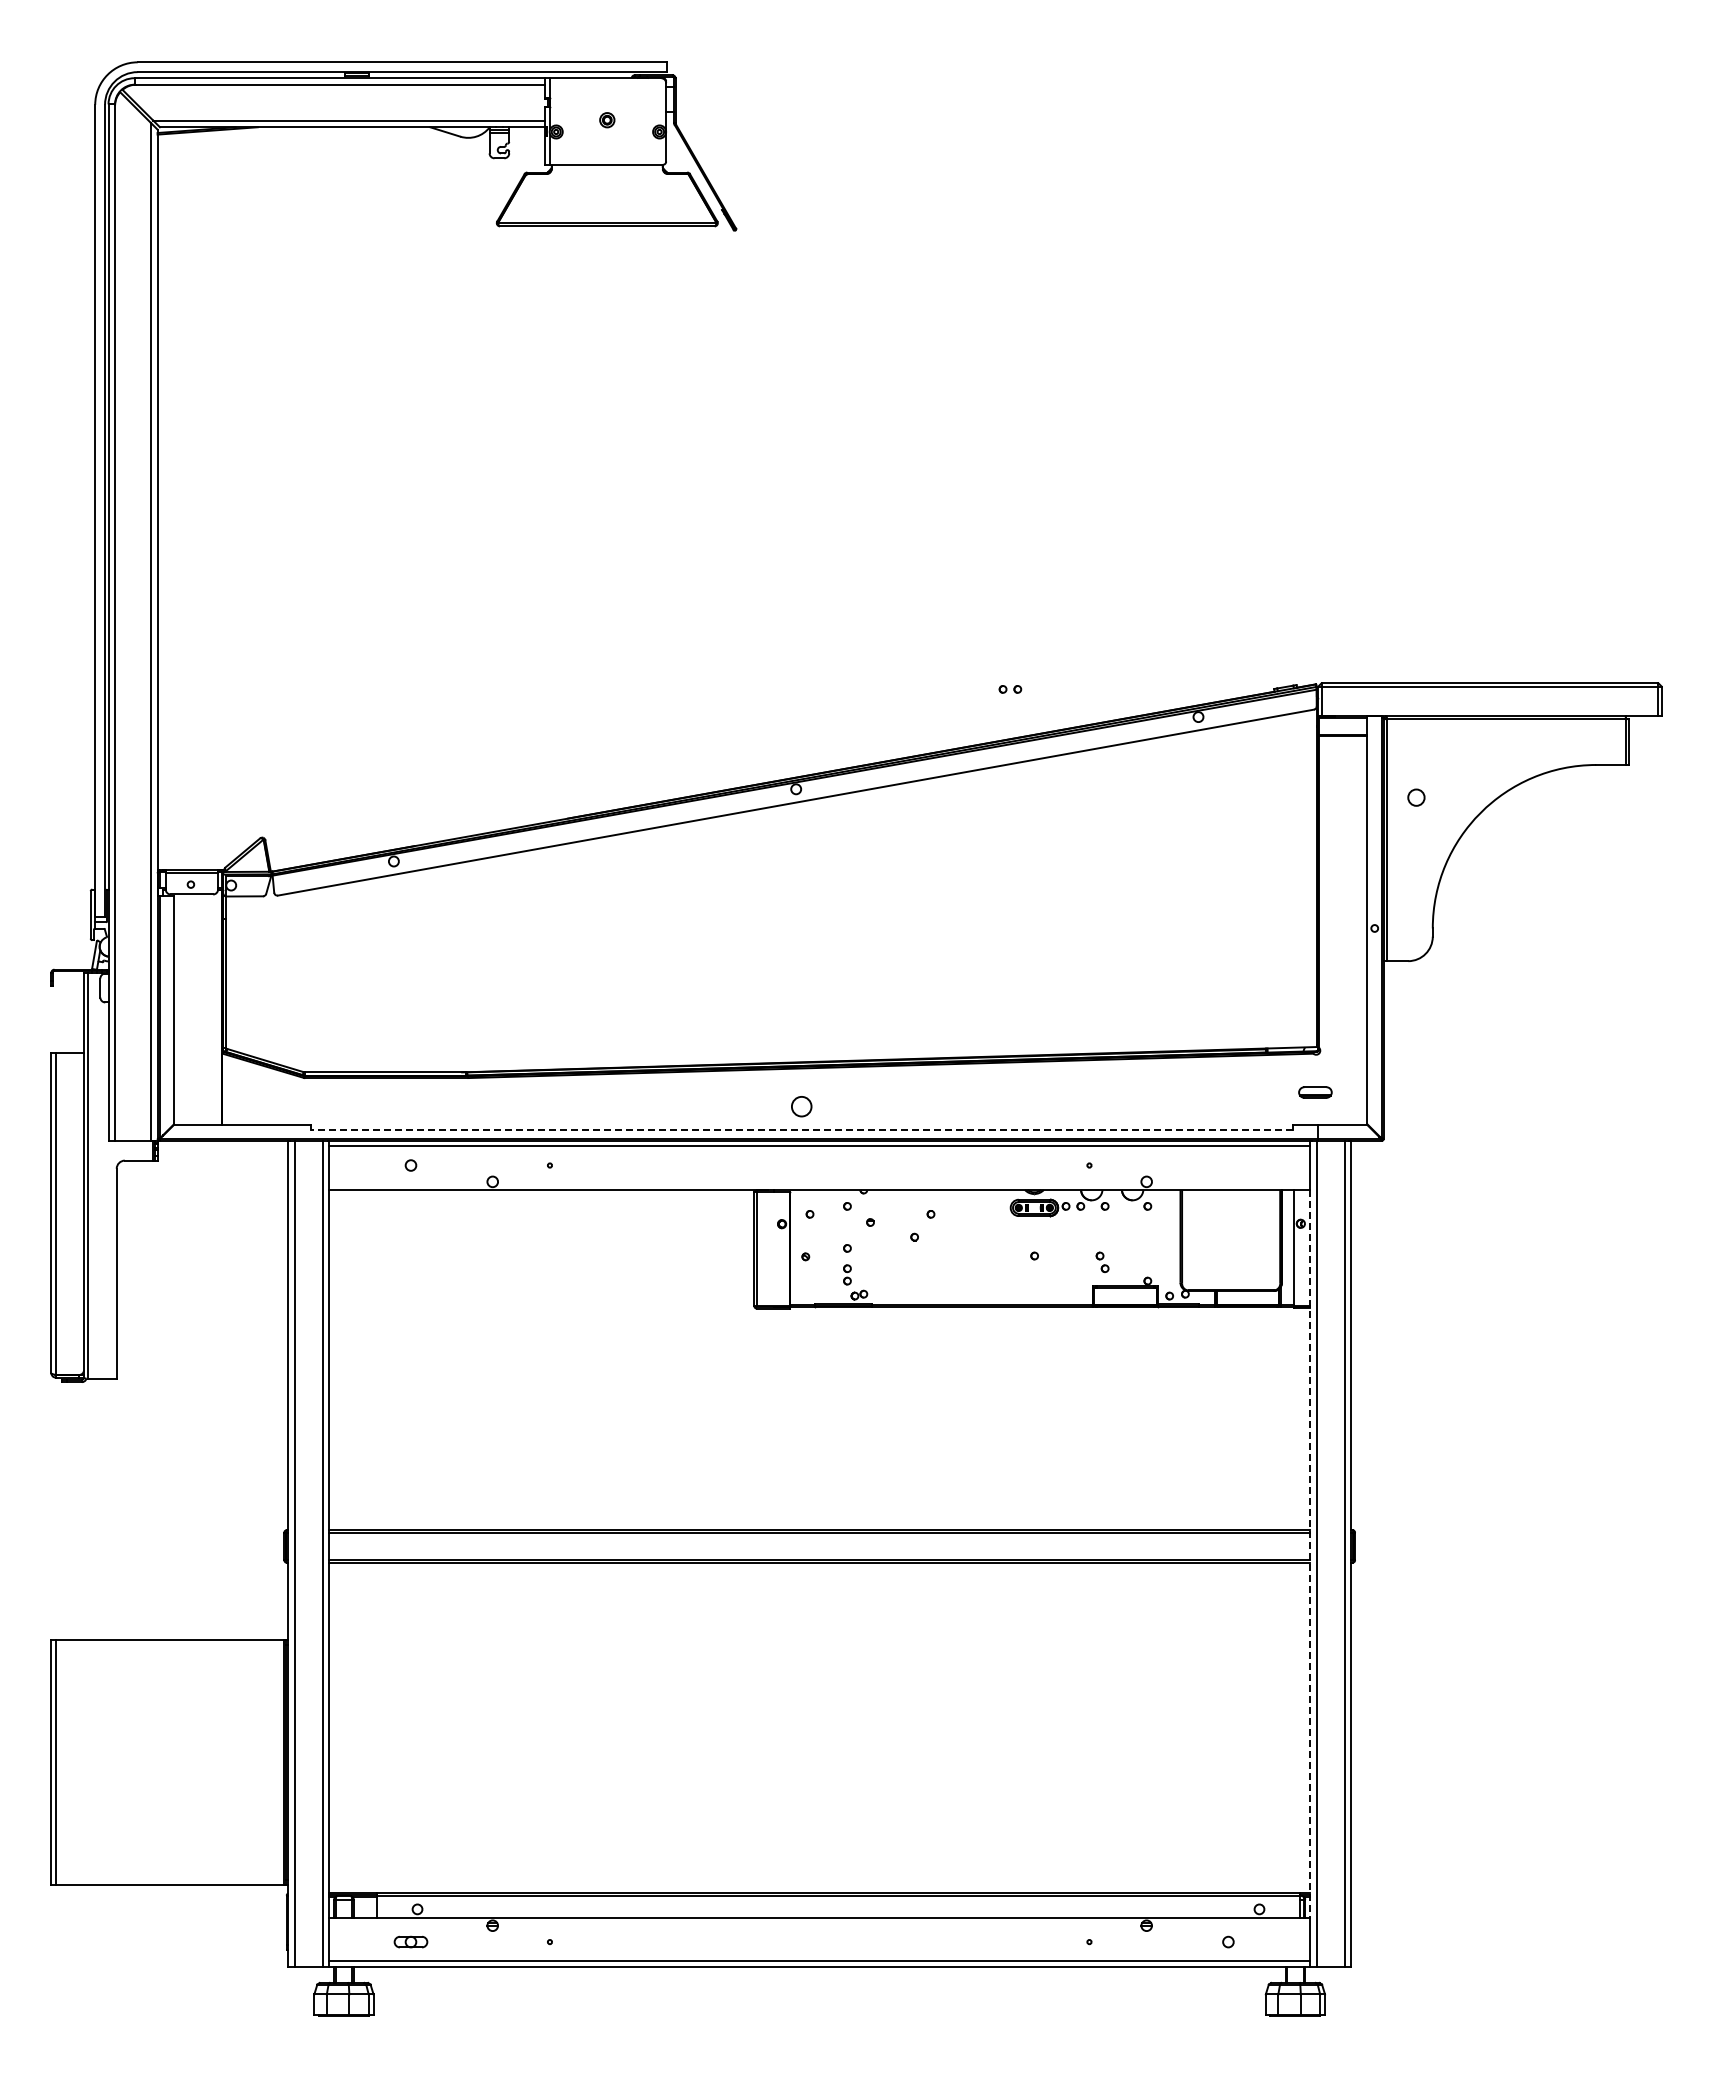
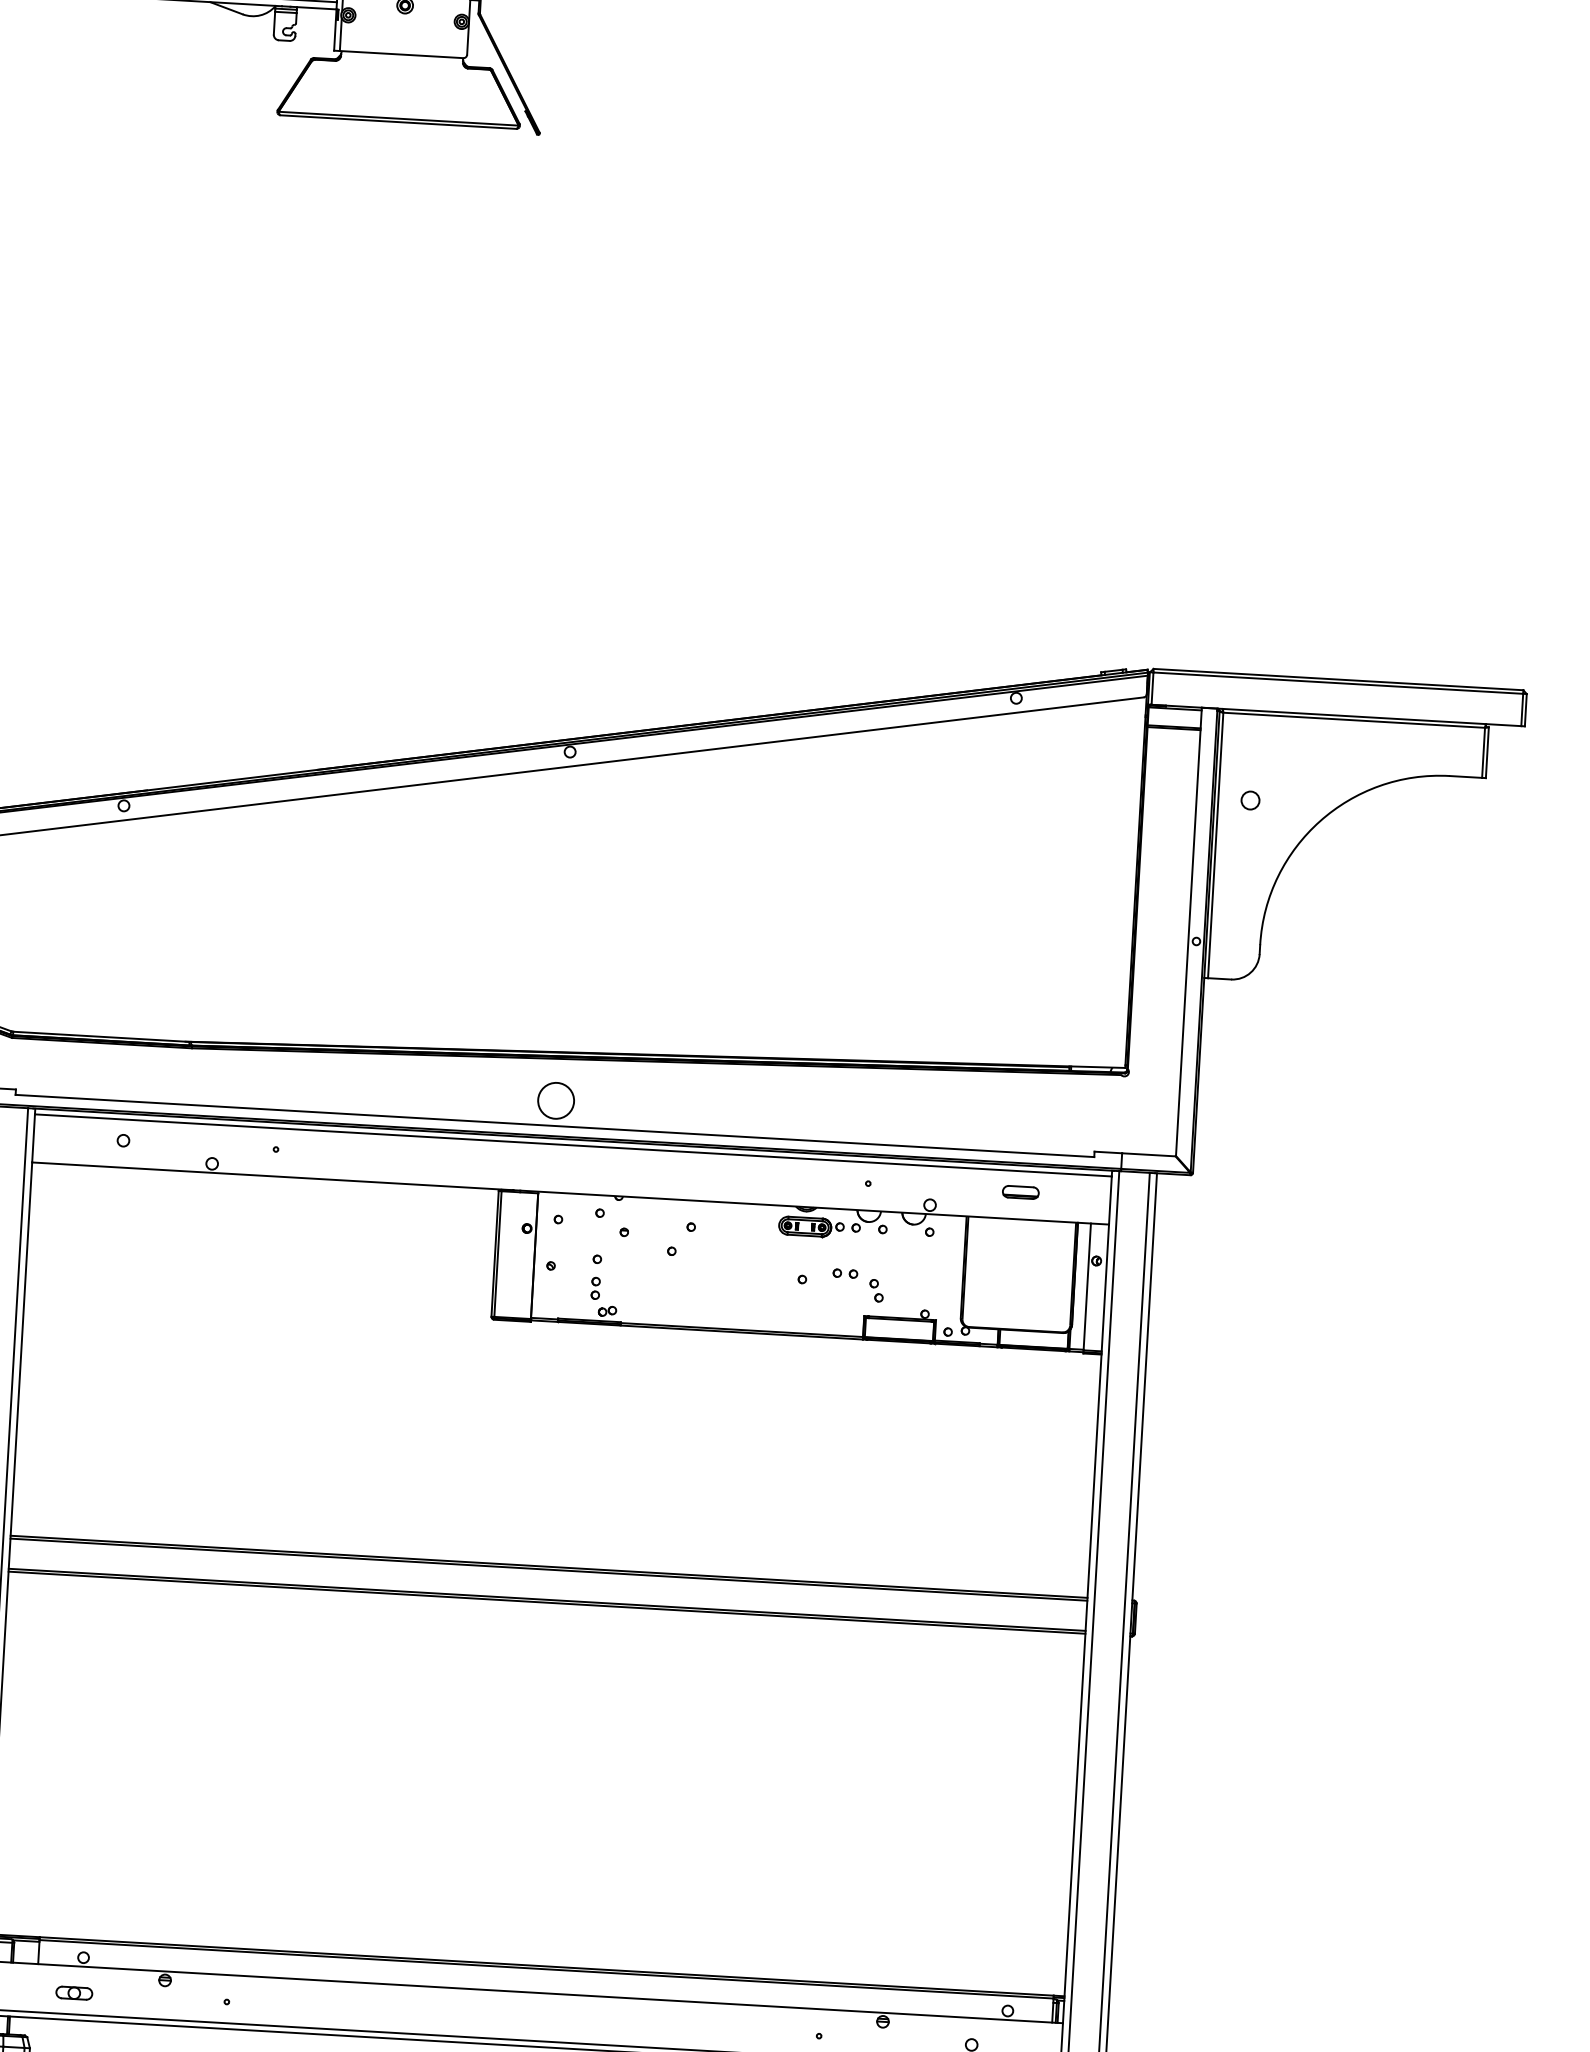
part: (1010, 689) -> (845, 1273), moved
part: (1315, 1092) -> (1020, 1192), moved
circle: (801, 1106) -> (555, 1100), size x1.67
line: (801, 1129) -> (554, 1125), dashed -> solid
line: (1310, 1553) -> (1086, 1623), dashed -> solid

